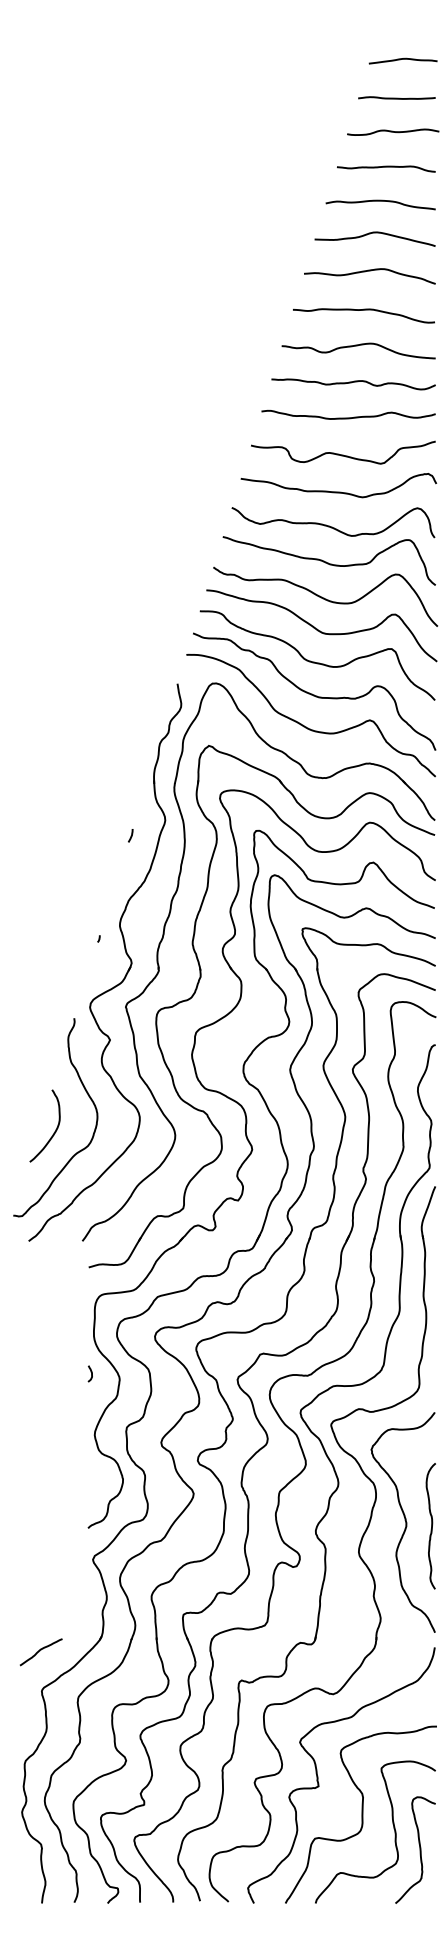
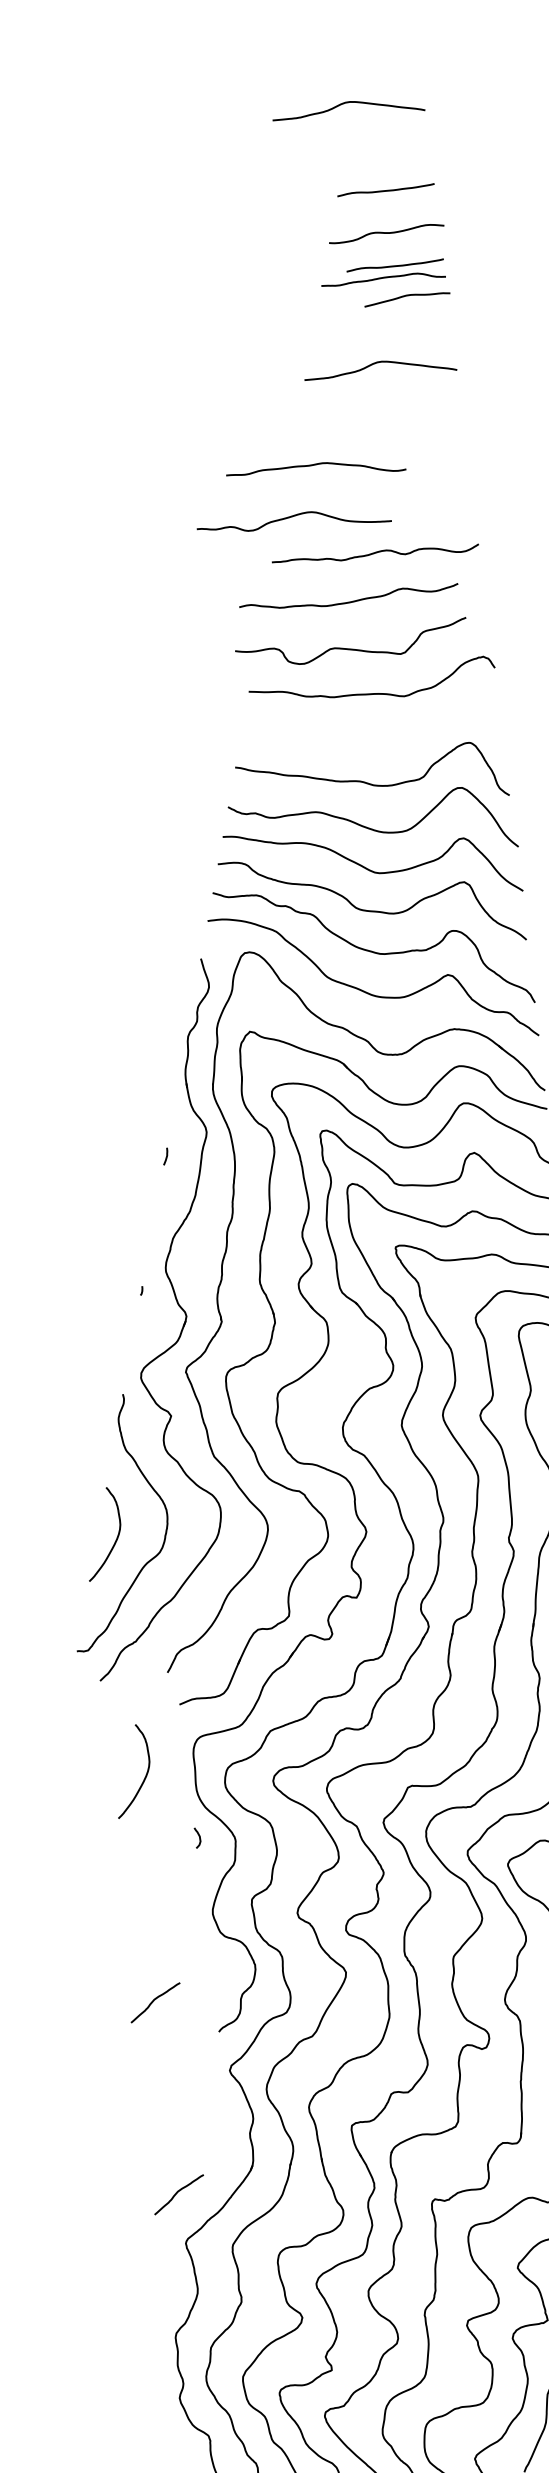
curve: (374, 26) -> (346, 103), added
curve: (402, 59) -> (406, 296), moved
line: (396, 157) -> (394, 264), added
curve: (380, 201) -> (381, 322), removed
curve: (369, 271) -> (378, 411), removed
curve: (363, 310) -> (314, 465), moved
curve: (357, 346) -> (291, 518), moved
curve: (348, 417) -> (349, 601), moved
curve: (343, 454) -> (352, 648), moved
curve: (332, 526) -> (371, 737), removed
curve: (54, 1320) -> (144, 1776), added
curve: (40, 1498) -> (154, 2001), added

